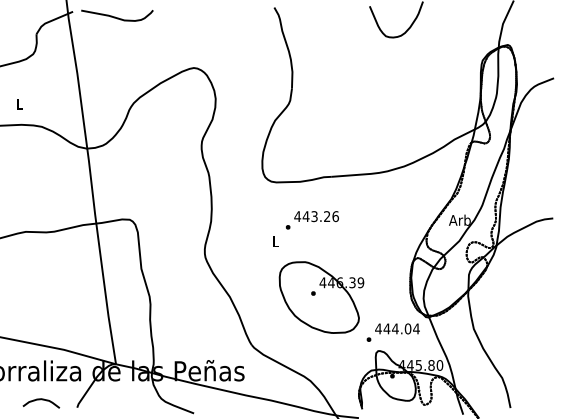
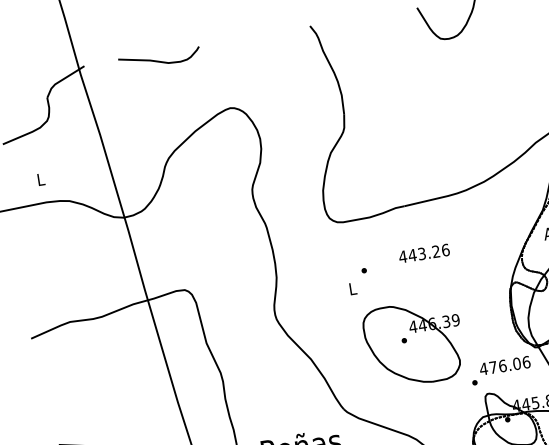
curve: (117, 17) -> (160, 60), moved
text: (316, 216) -> (424, 253), moved
text: (401, 328) -> (509, 364), 444.04 -> 476.06

